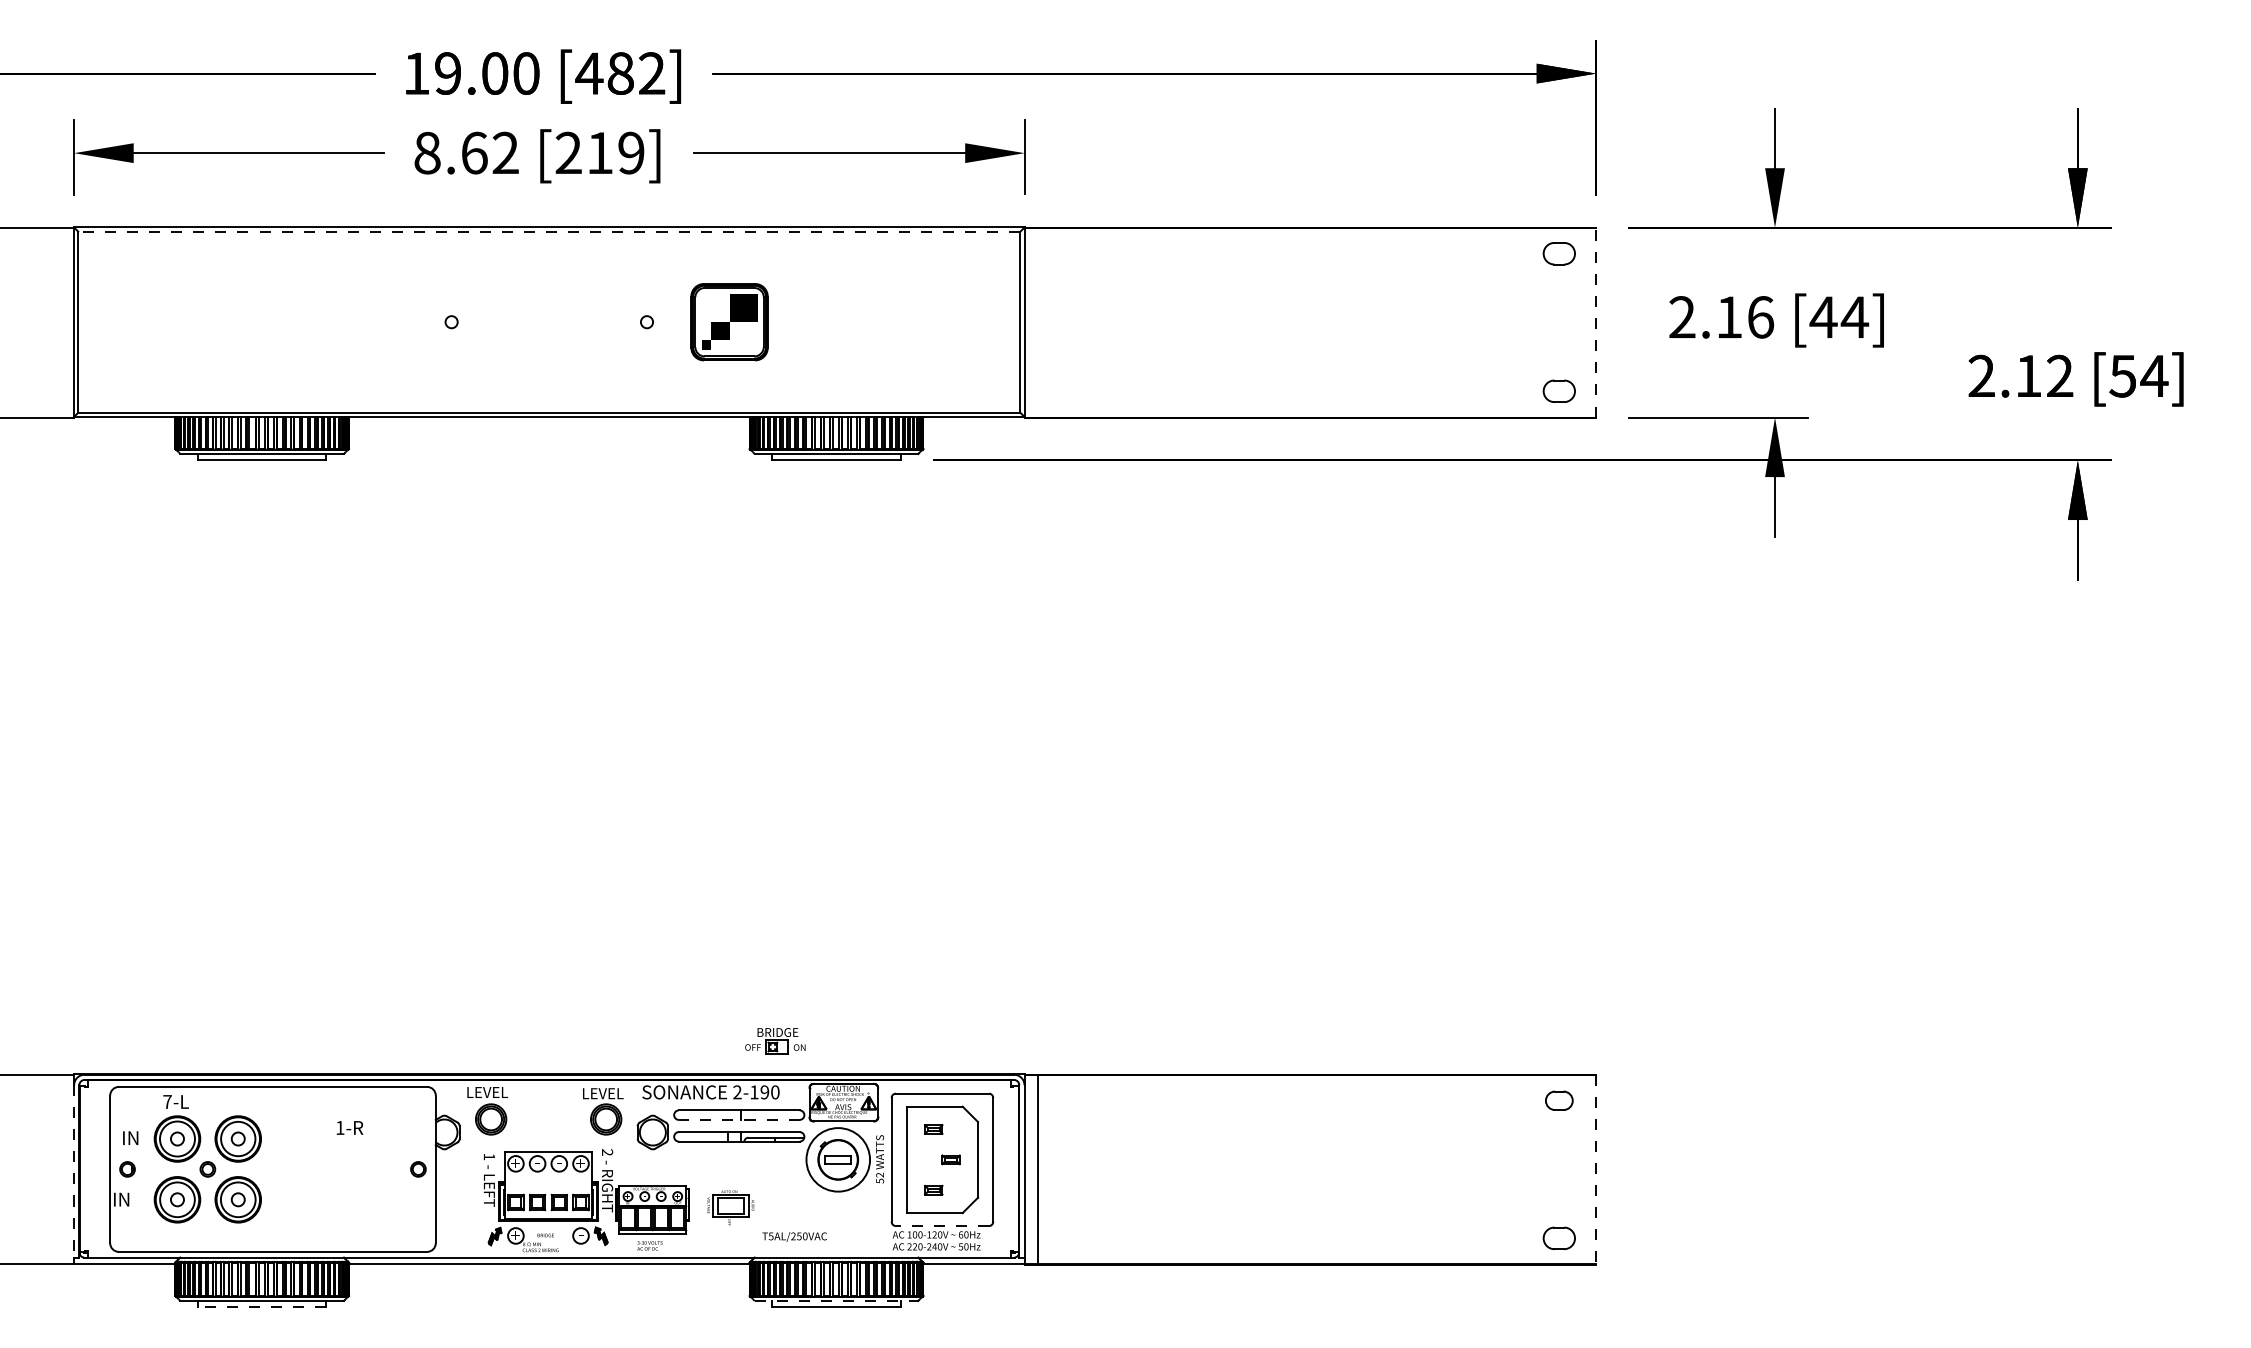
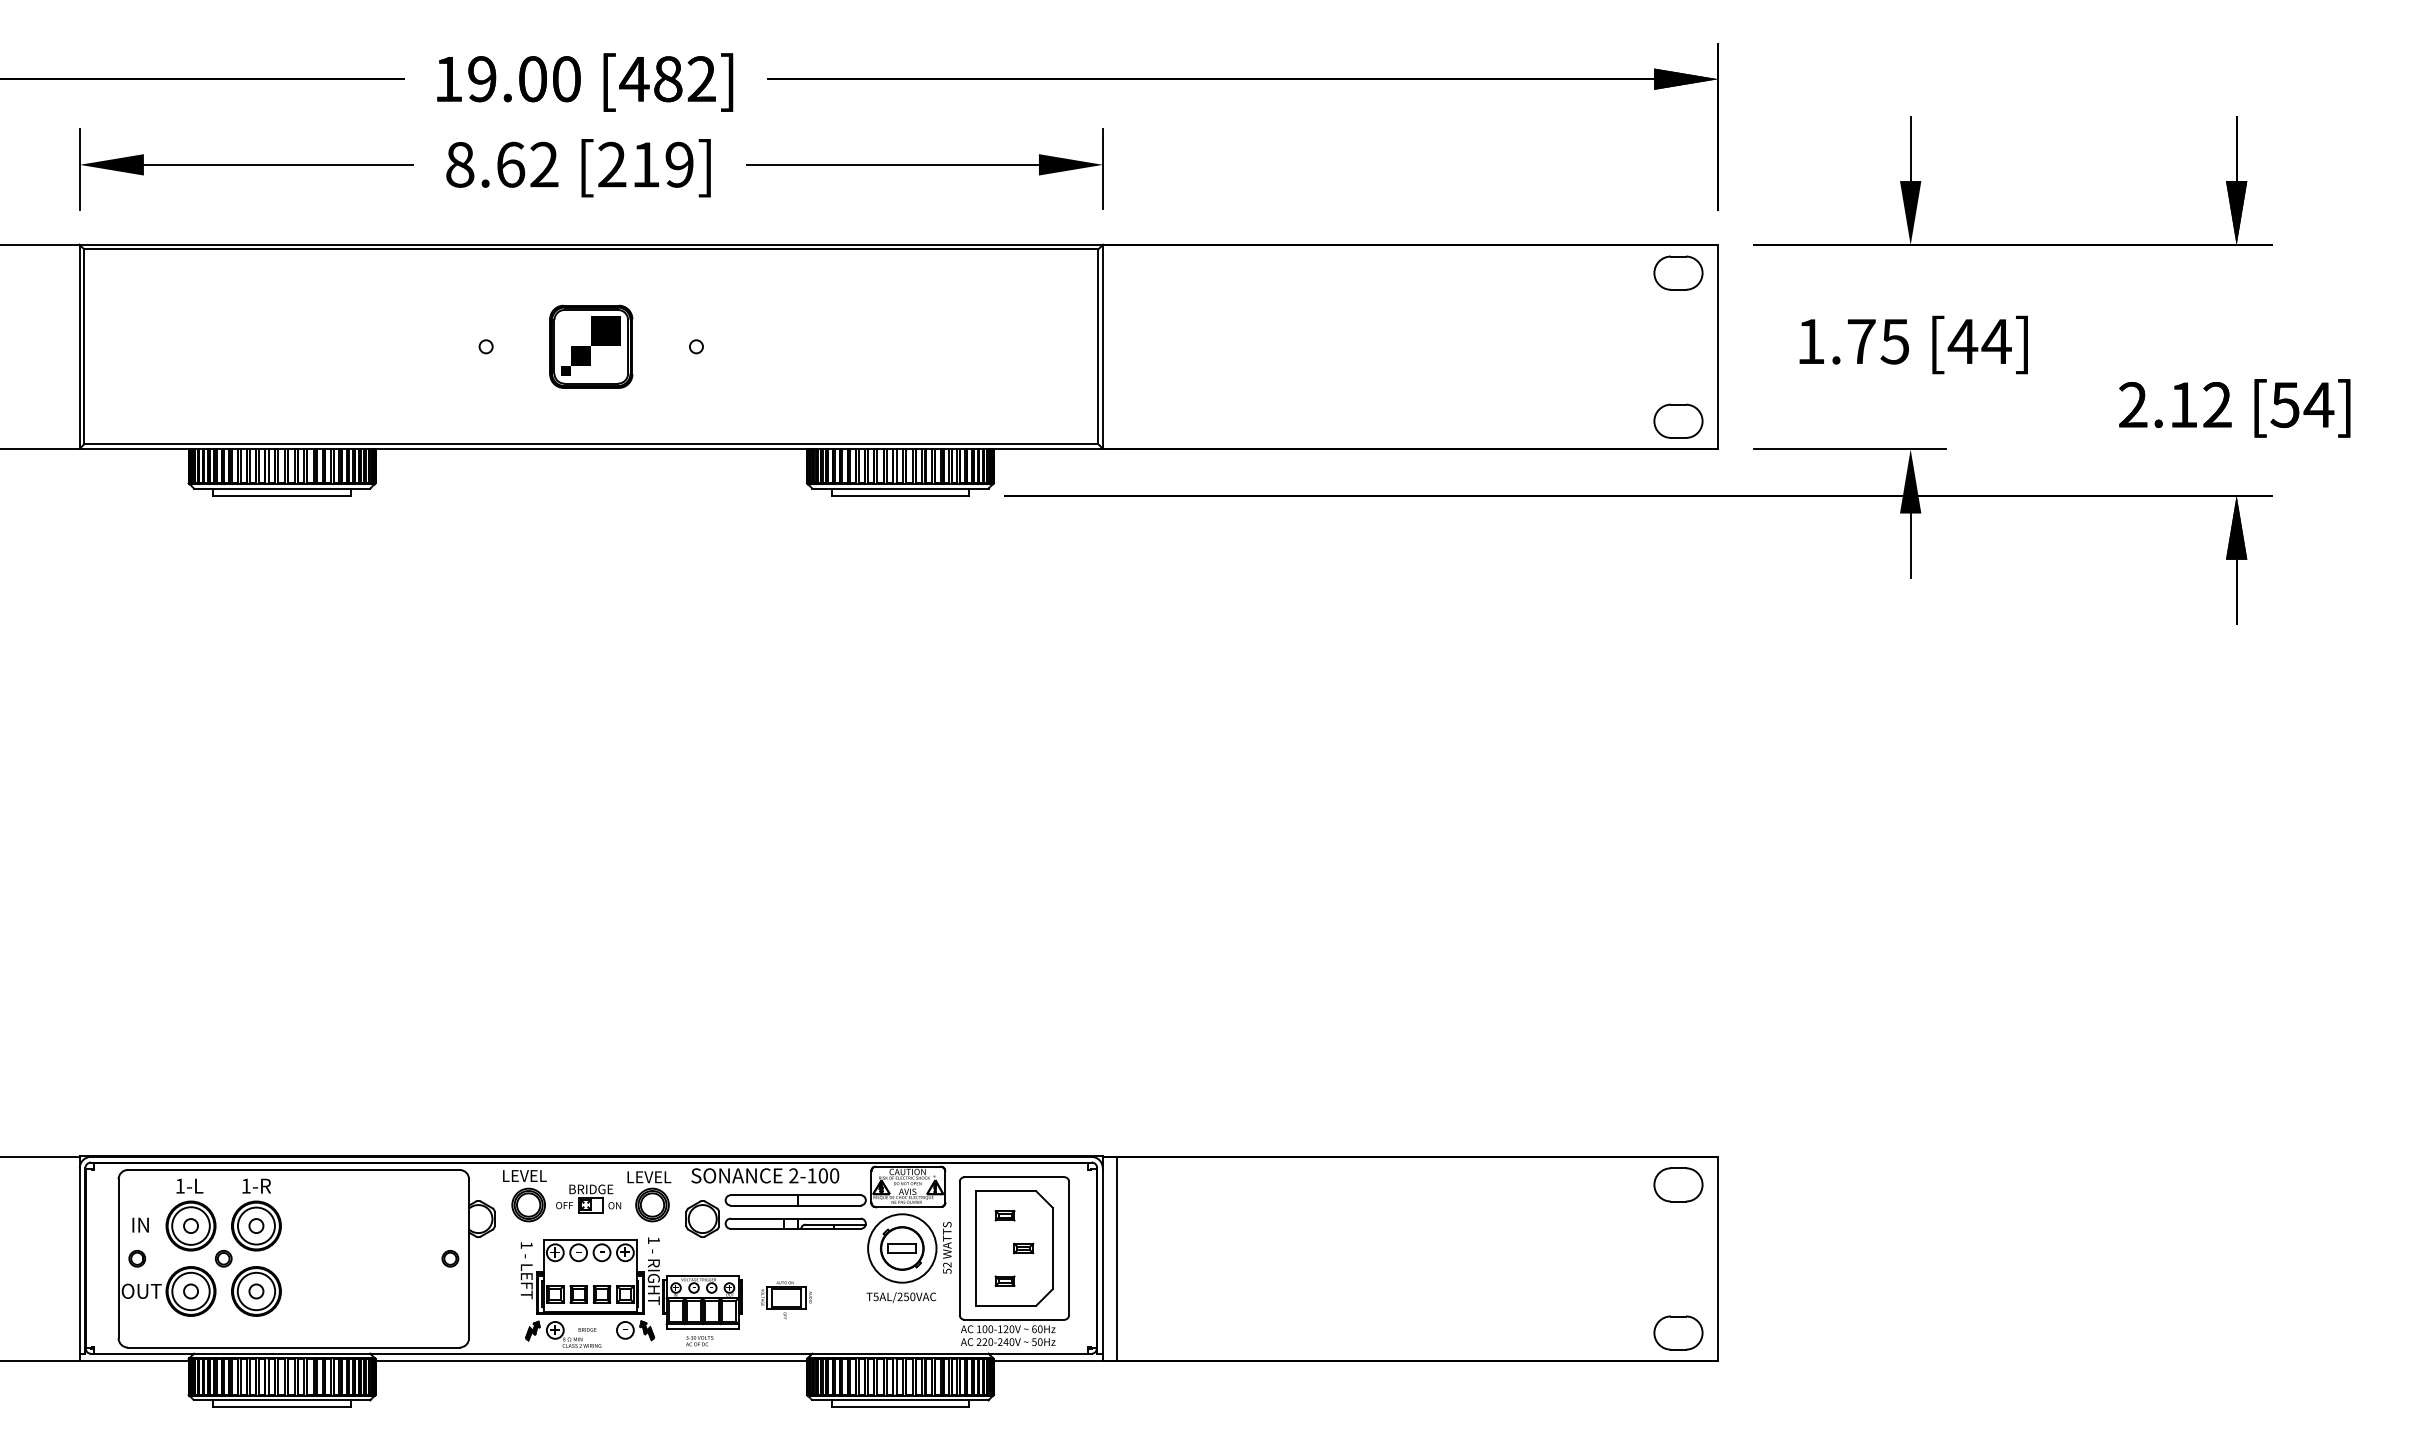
line: (548, 231) -> (590, 249), dashed -> solid
part: (1559, 253) -> (1678, 272), size x1.43
text: (1721, 317) -> (1853, 341), 2.16 -> 1.75
part: (729, 321) -> (591, 346), moved
line: (1596, 321) -> (1718, 346), dashed -> solid
part: (1559, 390) -> (1678, 420), size x1.43
part: (775, 1040) -> (588, 1198), moved
text: (764, 1092) -> (822, 1175), 2-190 -> 2-100
part: (1559, 1100) -> (1678, 1184), size x1.67
text: (166, 1101) -> (179, 1185), 7-L -> 1-L
line: (739, 1119) -> (795, 1205), dashed -> solid
text: (349, 1127) -> (256, 1185), moved
text: (607, 1152) -> (653, 1240), 2 -> 1
line: (1596, 1170) -> (1718, 1259), dashed -> solid
line: (73, 1171) -> (79, 1260), dashed -> solid
text: (131, 1198) -> (141, 1290), IN -> OUT
line: (941, 1225) -> (1013, 1319), dashed -> solid
text: (793, 1236) -> (900, 1297), moved
part: (1559, 1237) -> (1678, 1332), size x1.43
line: (836, 1301) -> (900, 1400), dashed -> solid
line: (262, 1307) -> (282, 1407), dashed -> solid

